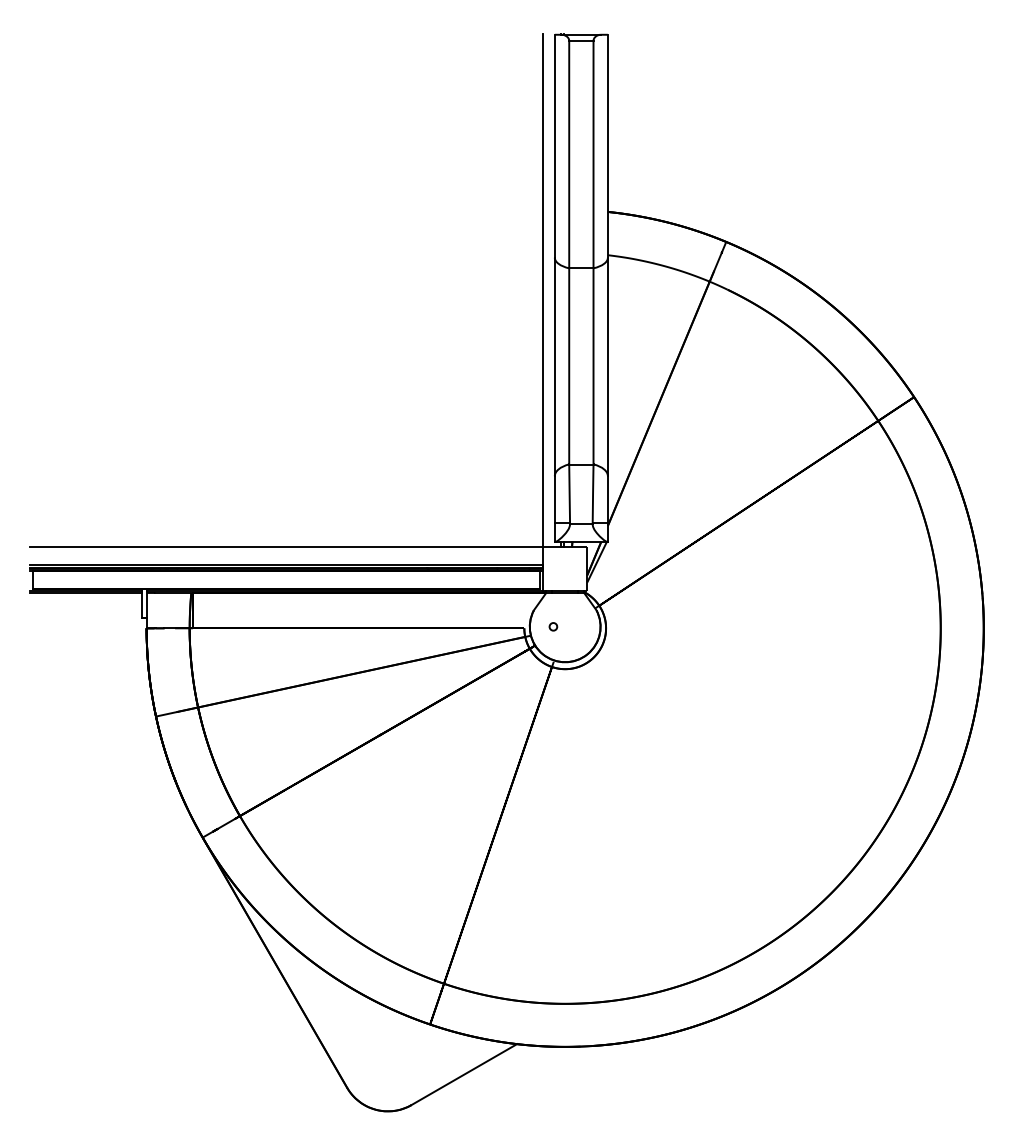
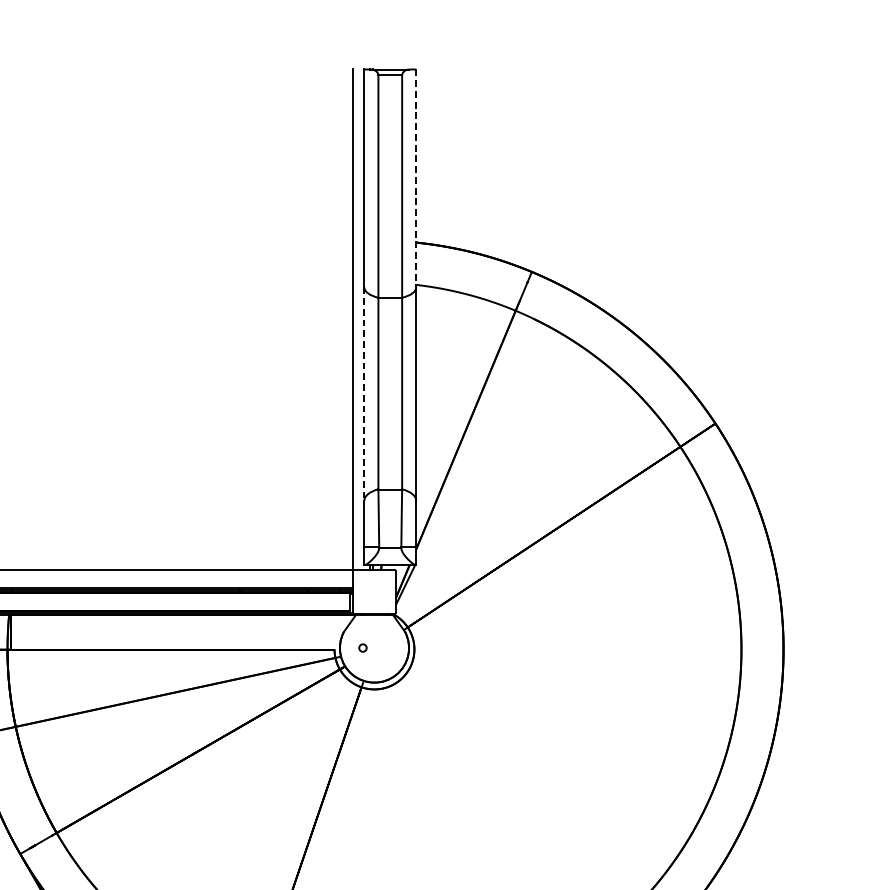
line: (607, 146) -> (415, 178), solid -> dashed
line: (554, 367) -> (364, 394), solid -> dashed

